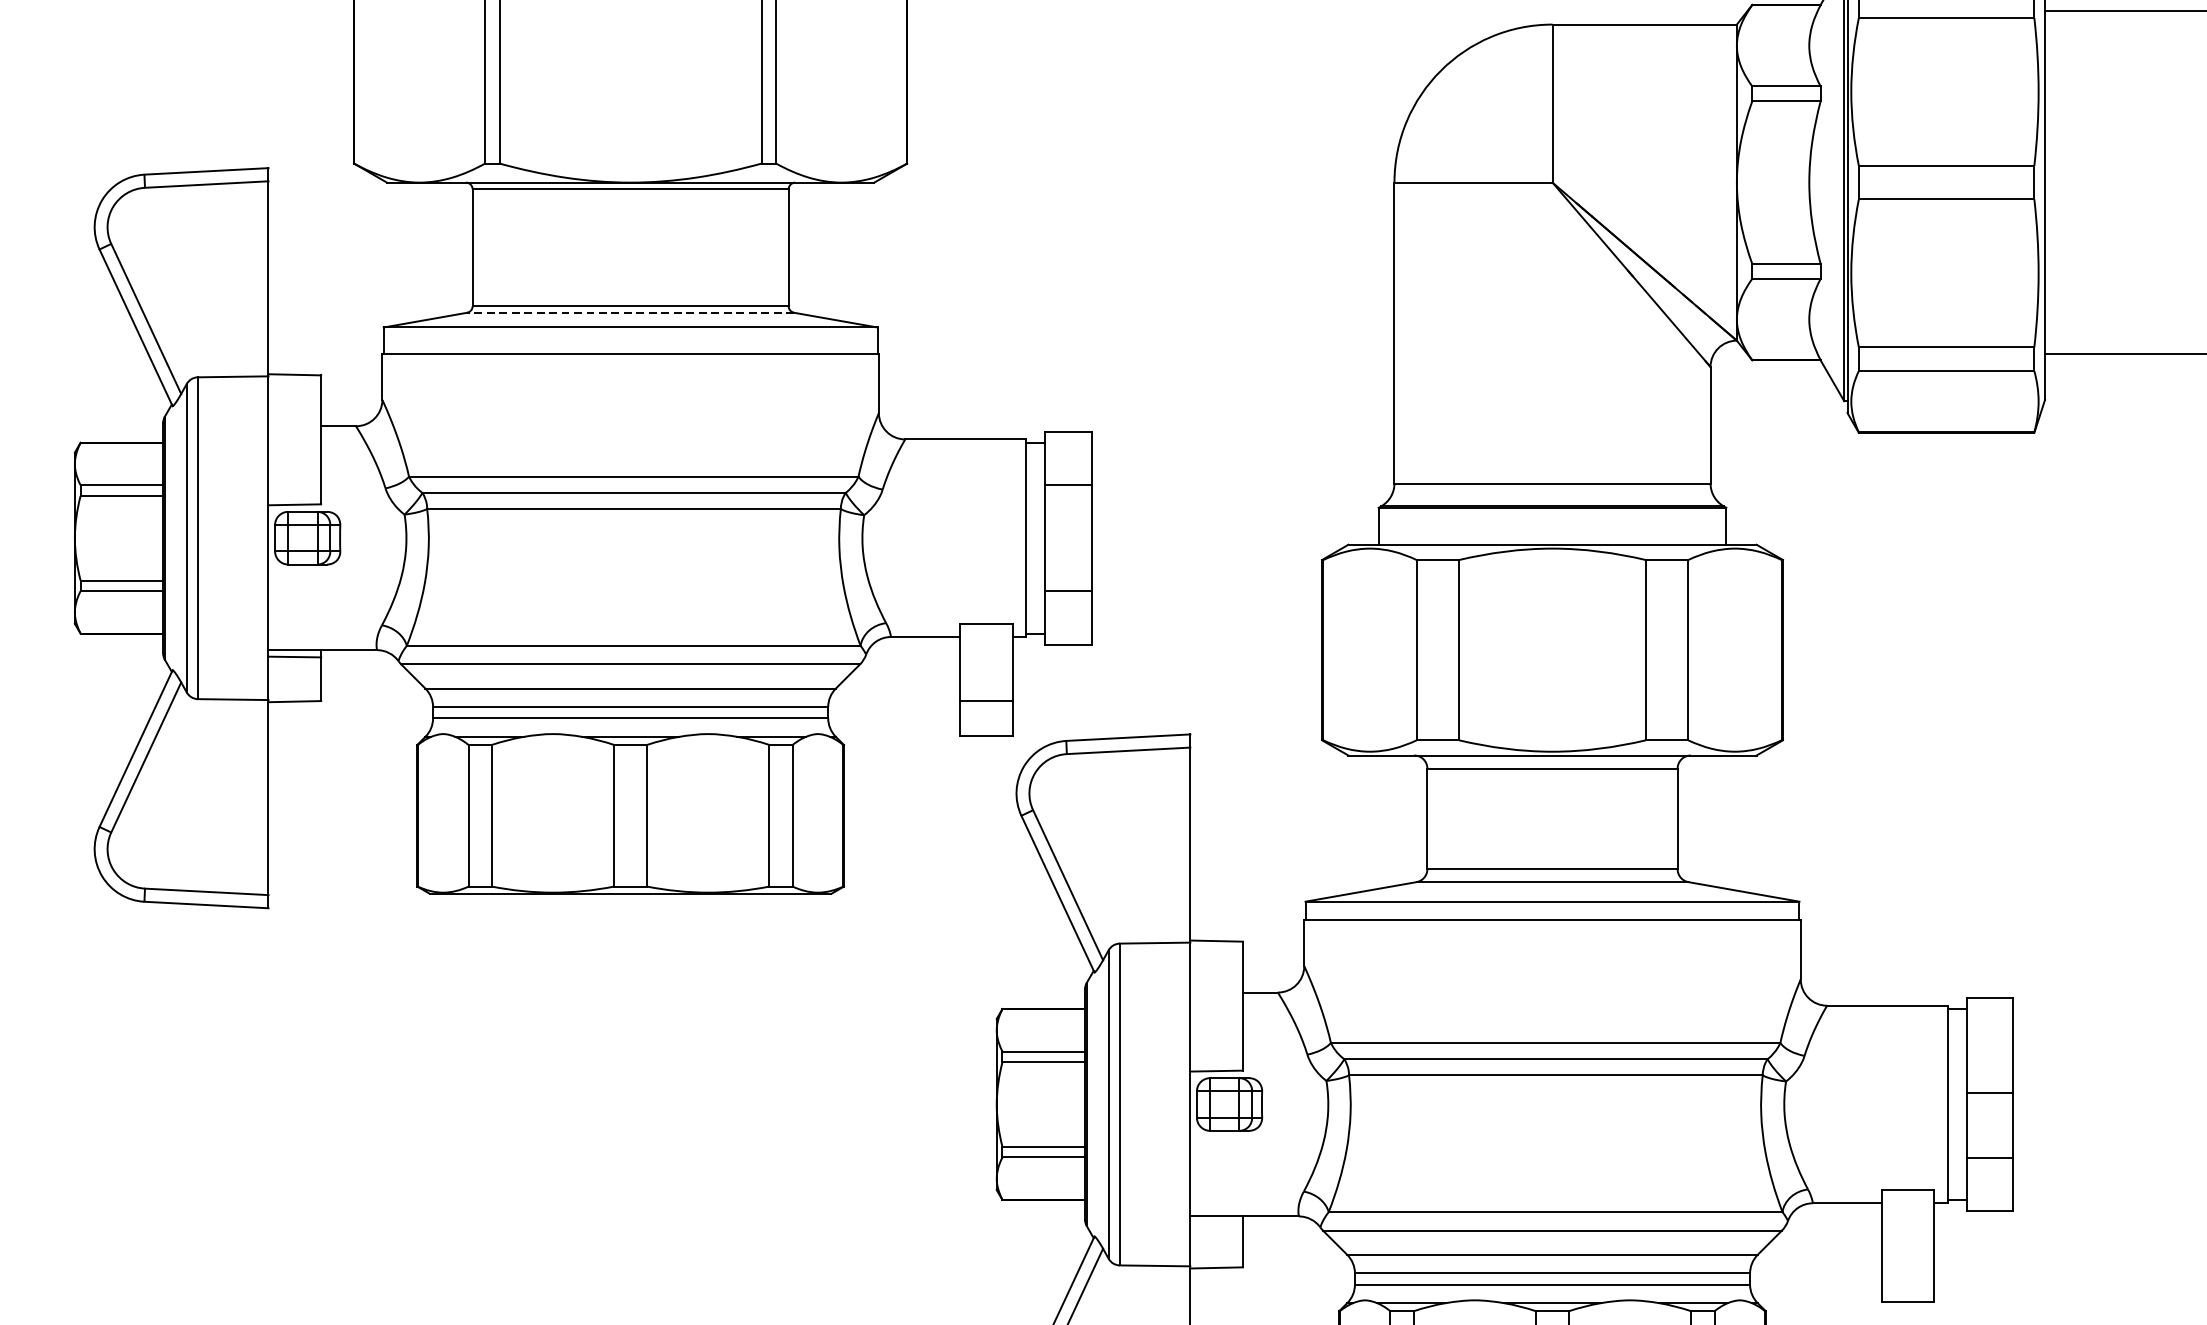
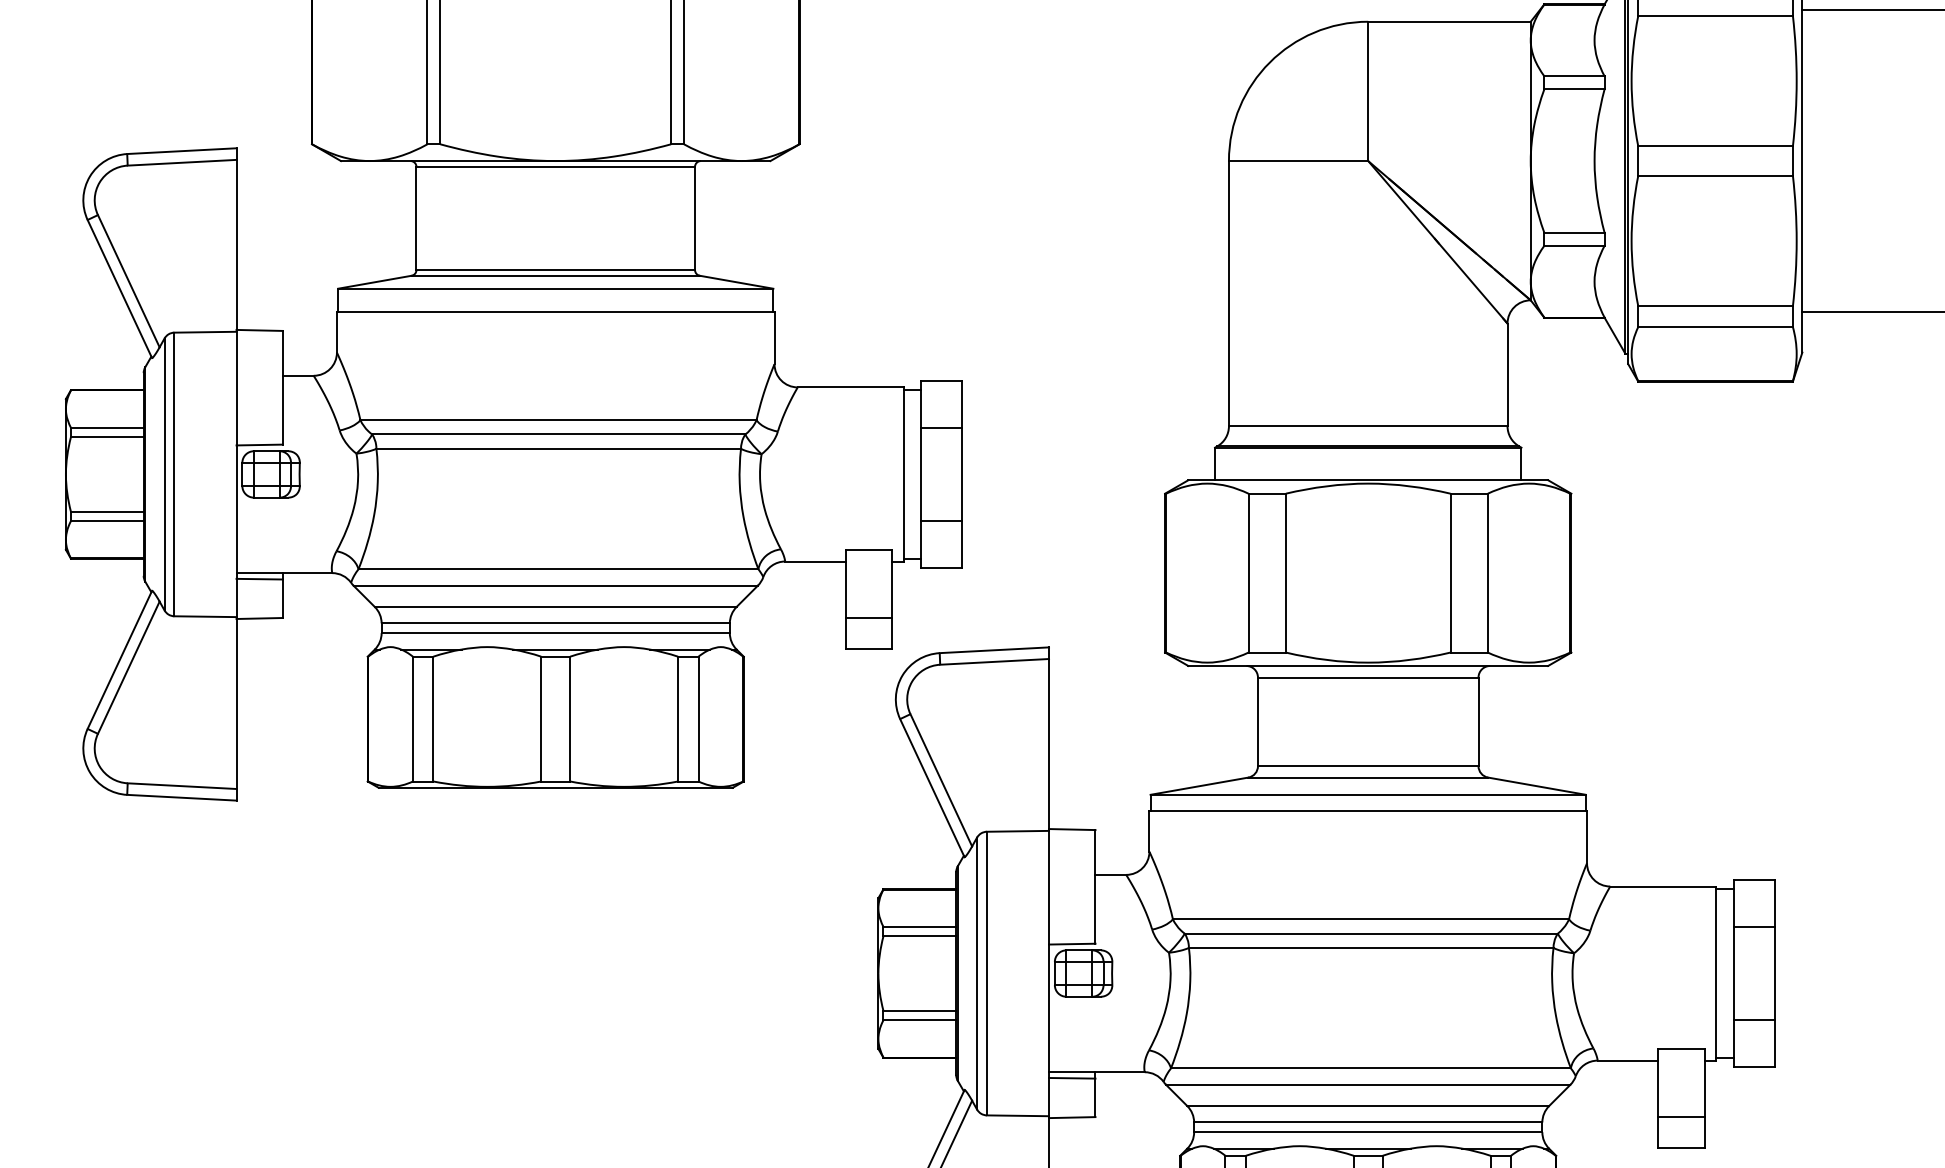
line: (630, 312) -> (555, 275), dashed -> solid
line: (1989, 1093) -> (1753, 926), moved
line: (1216, 1222) -> (1072, 1077), added
line: (1907, 1267) -> (1681, 1117), added

